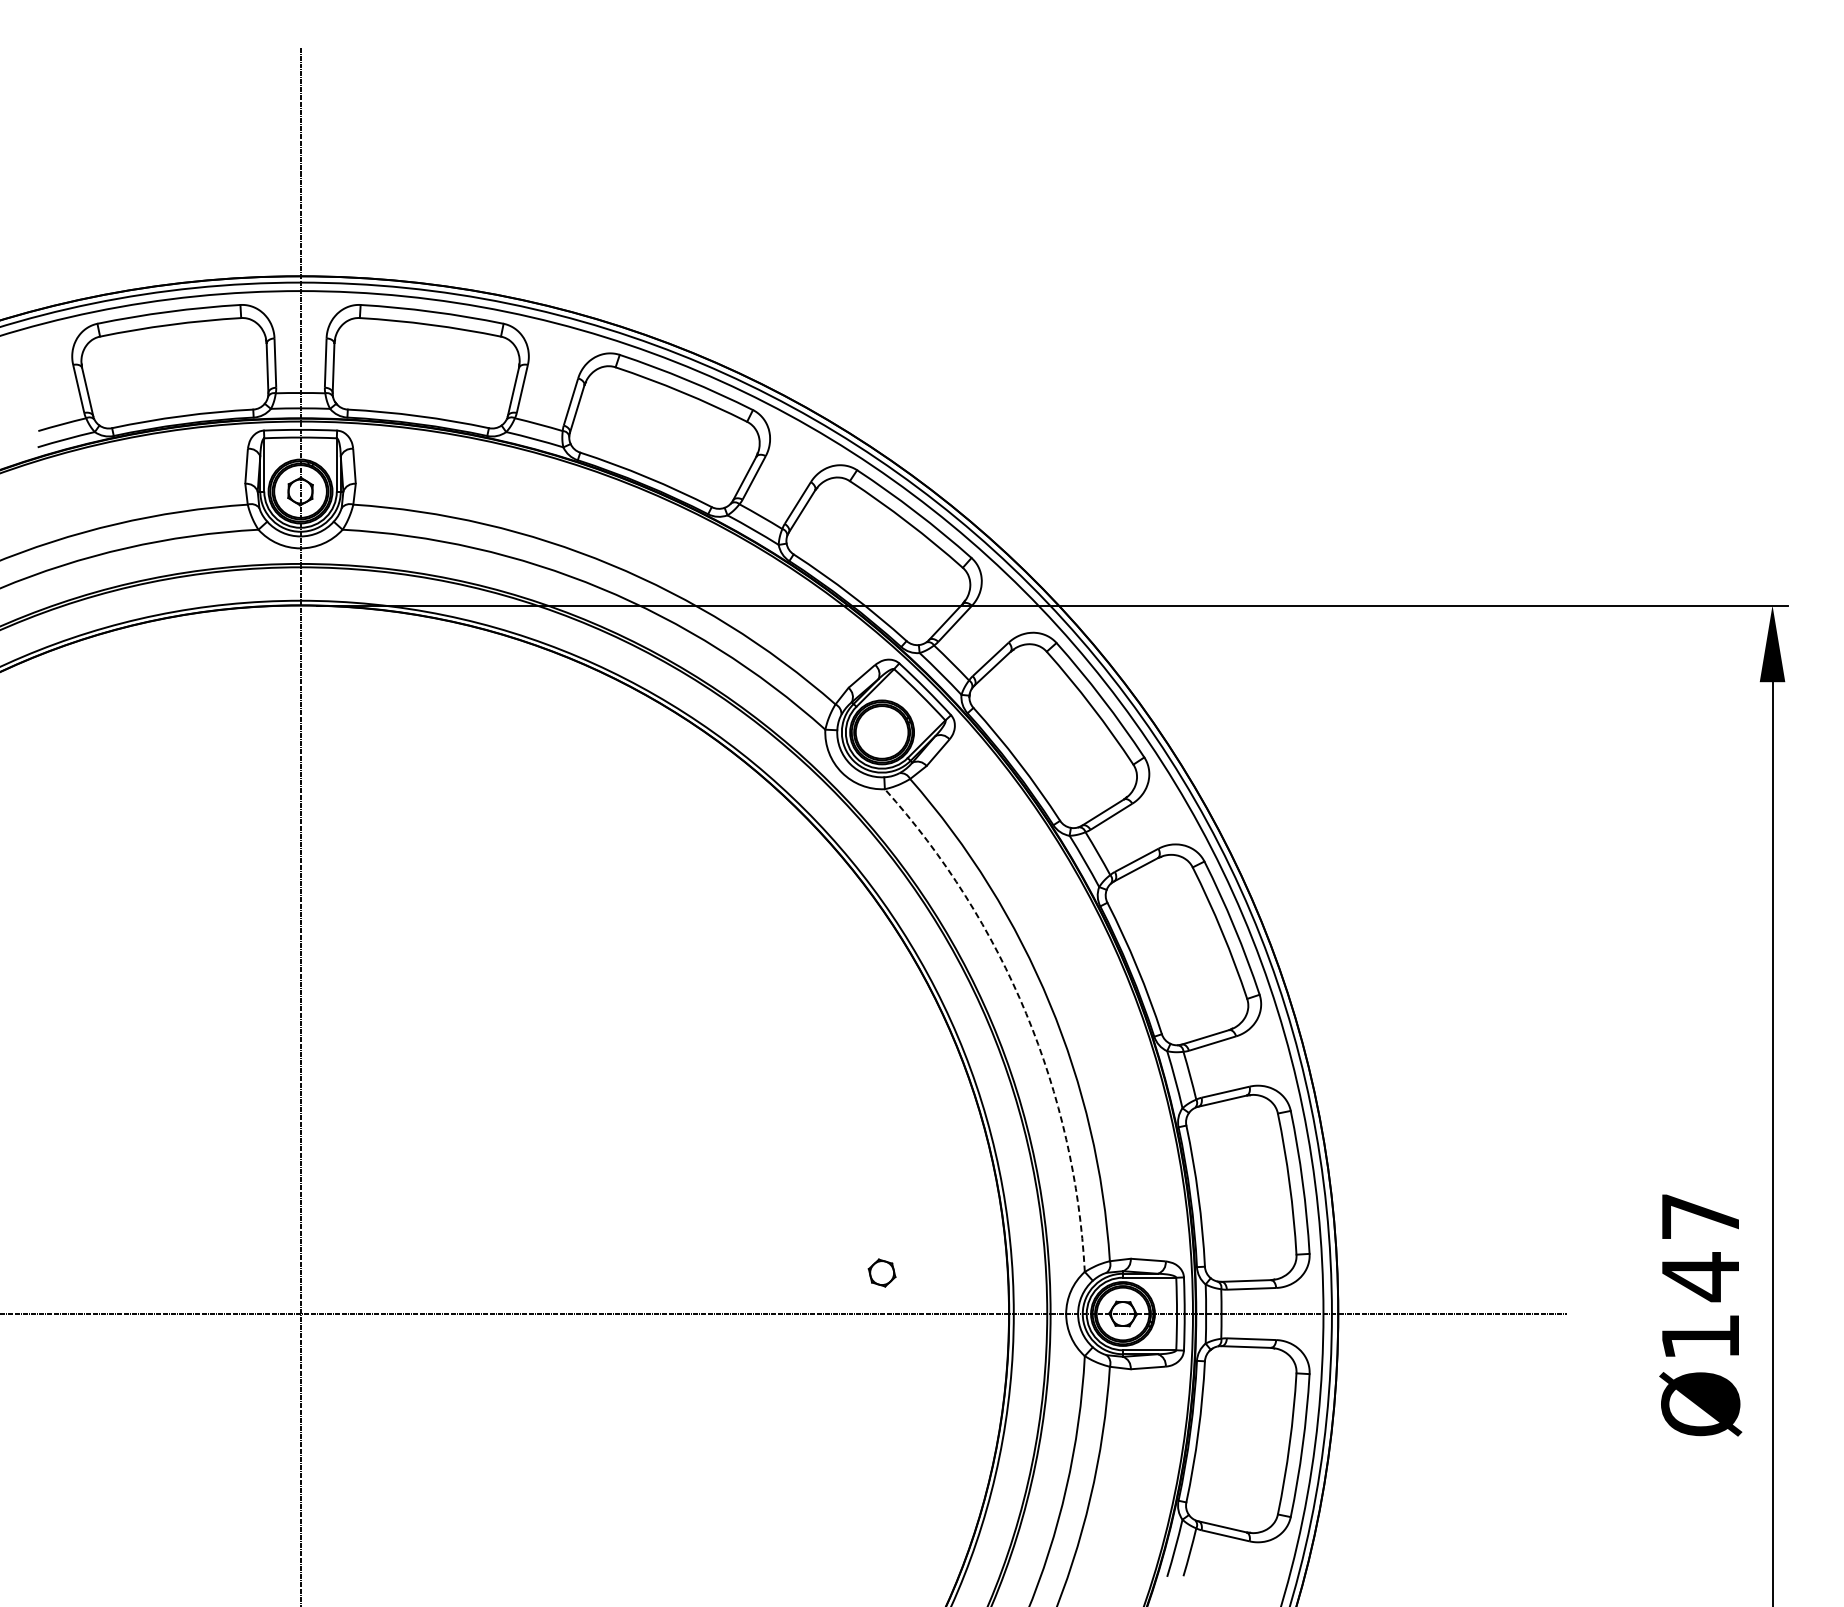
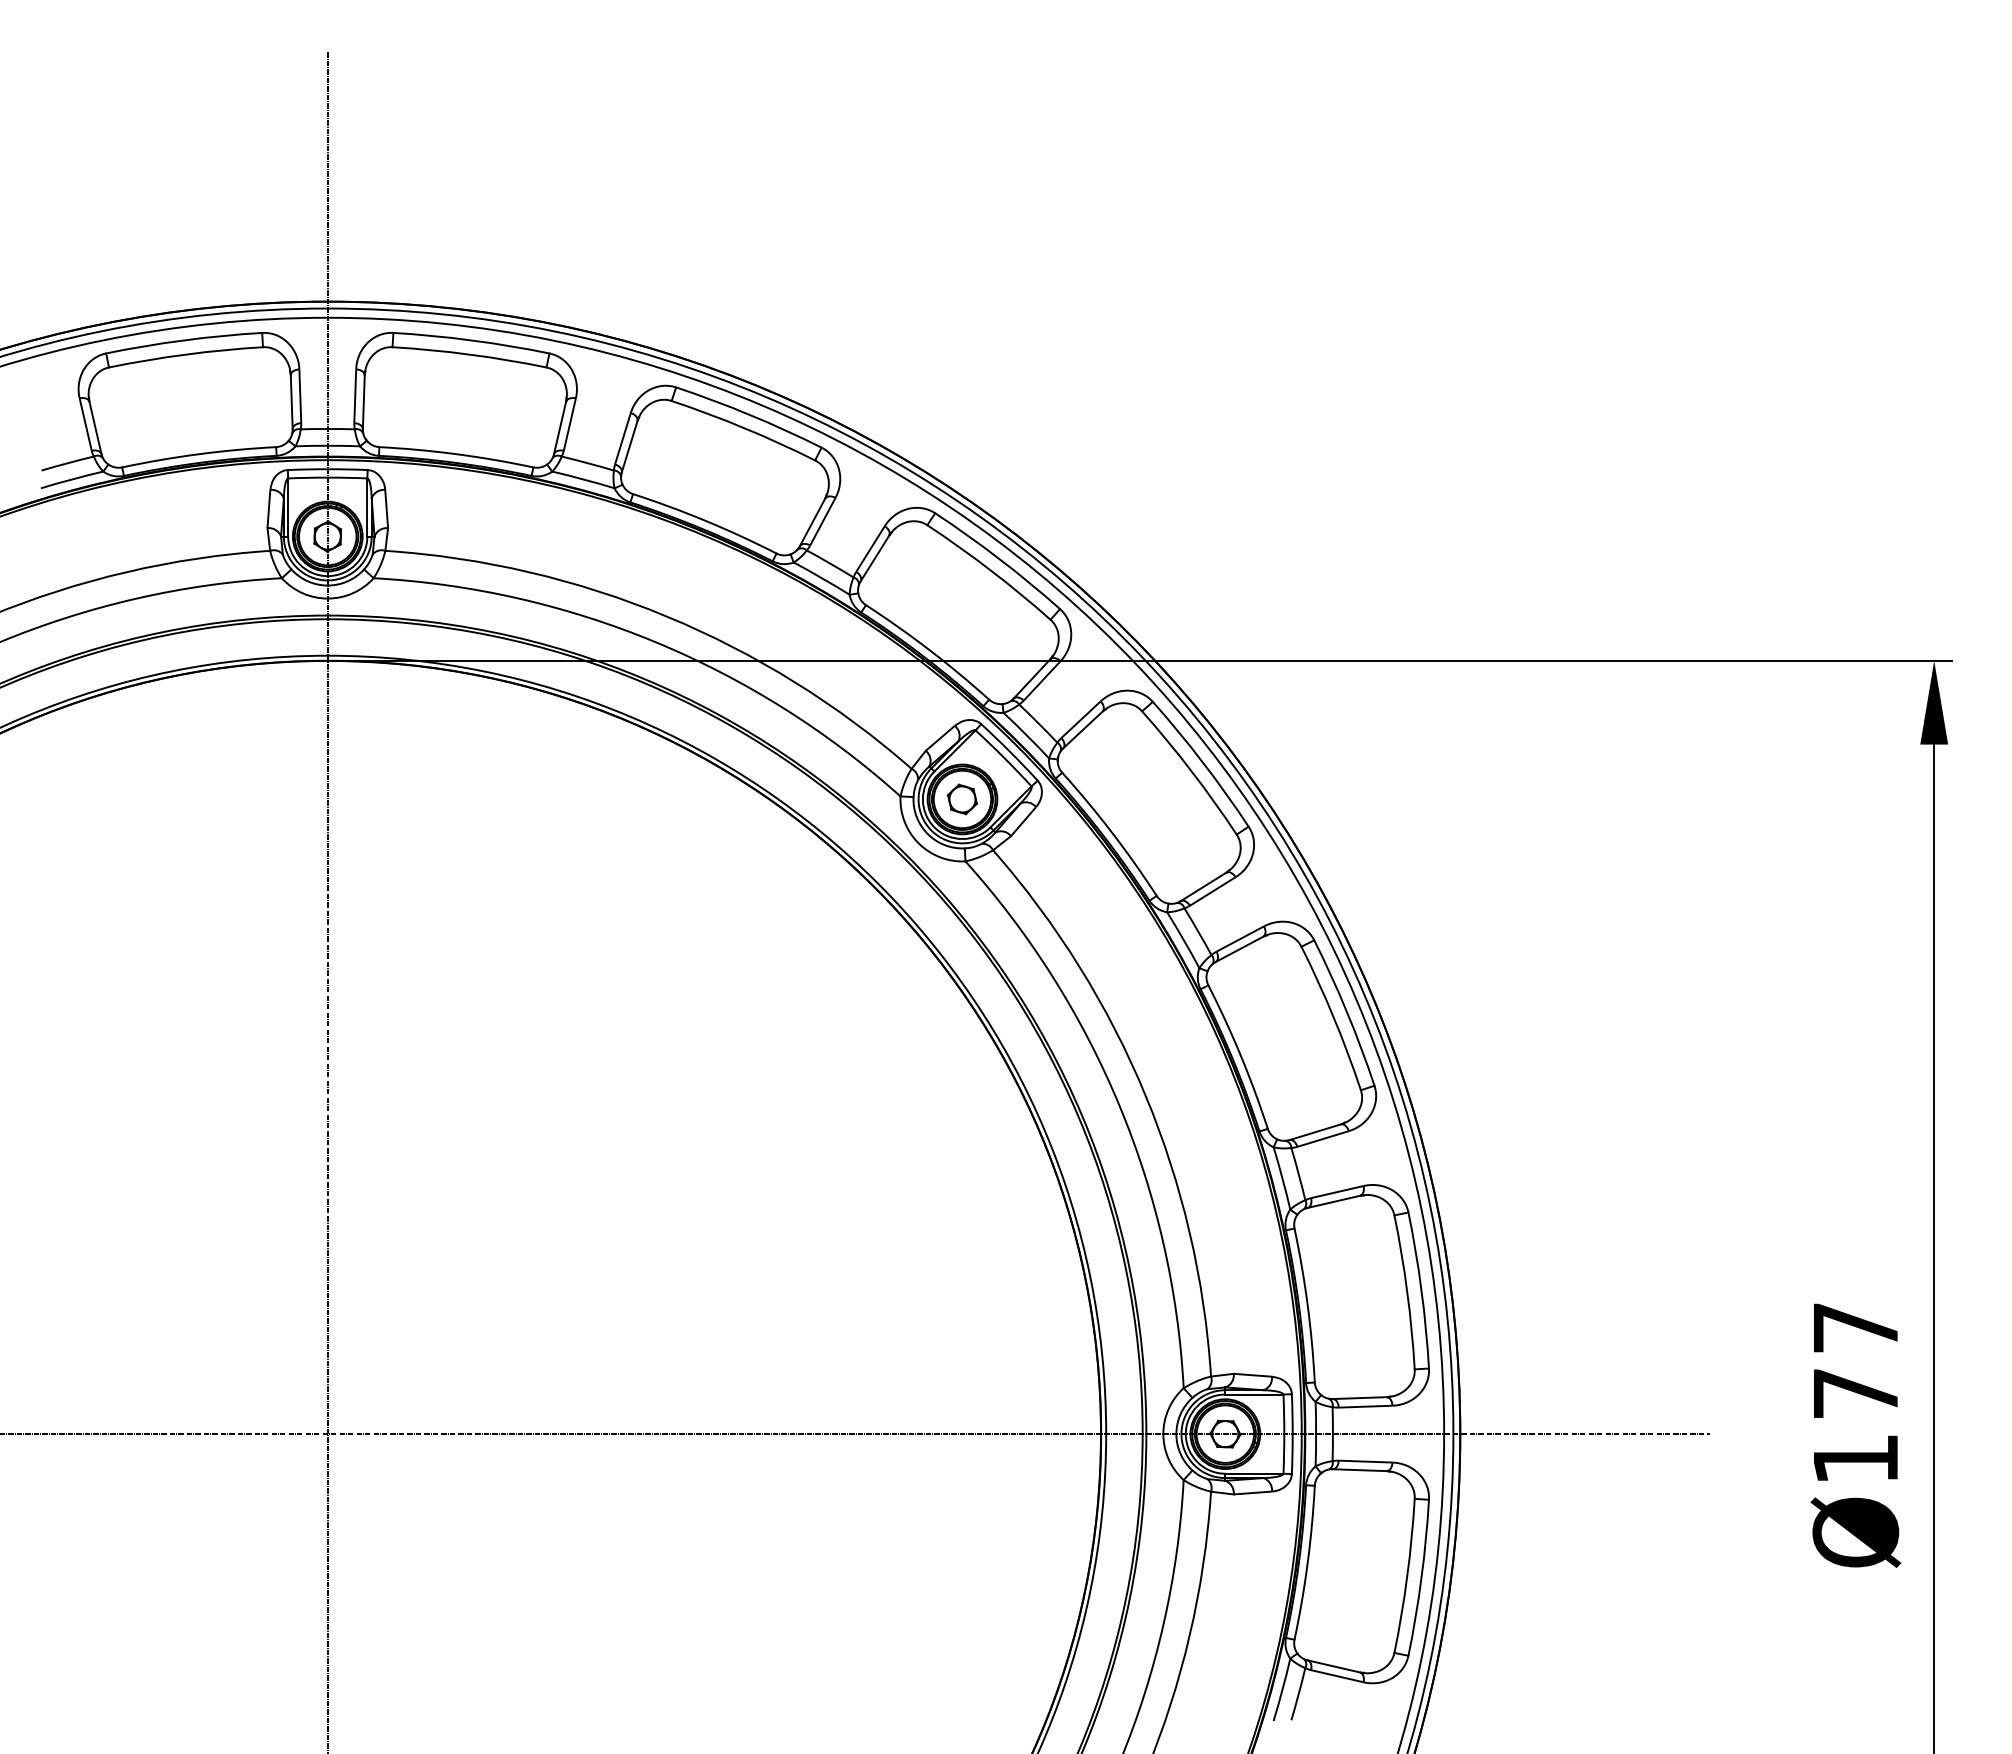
arc: (1026, 1013) -> (1119, 1106), dashed -> solid
part: (882, 1273) -> (962, 799), moved
text: (1700, 1276) -> (1855, 1393), Ø147 -> Ø177

